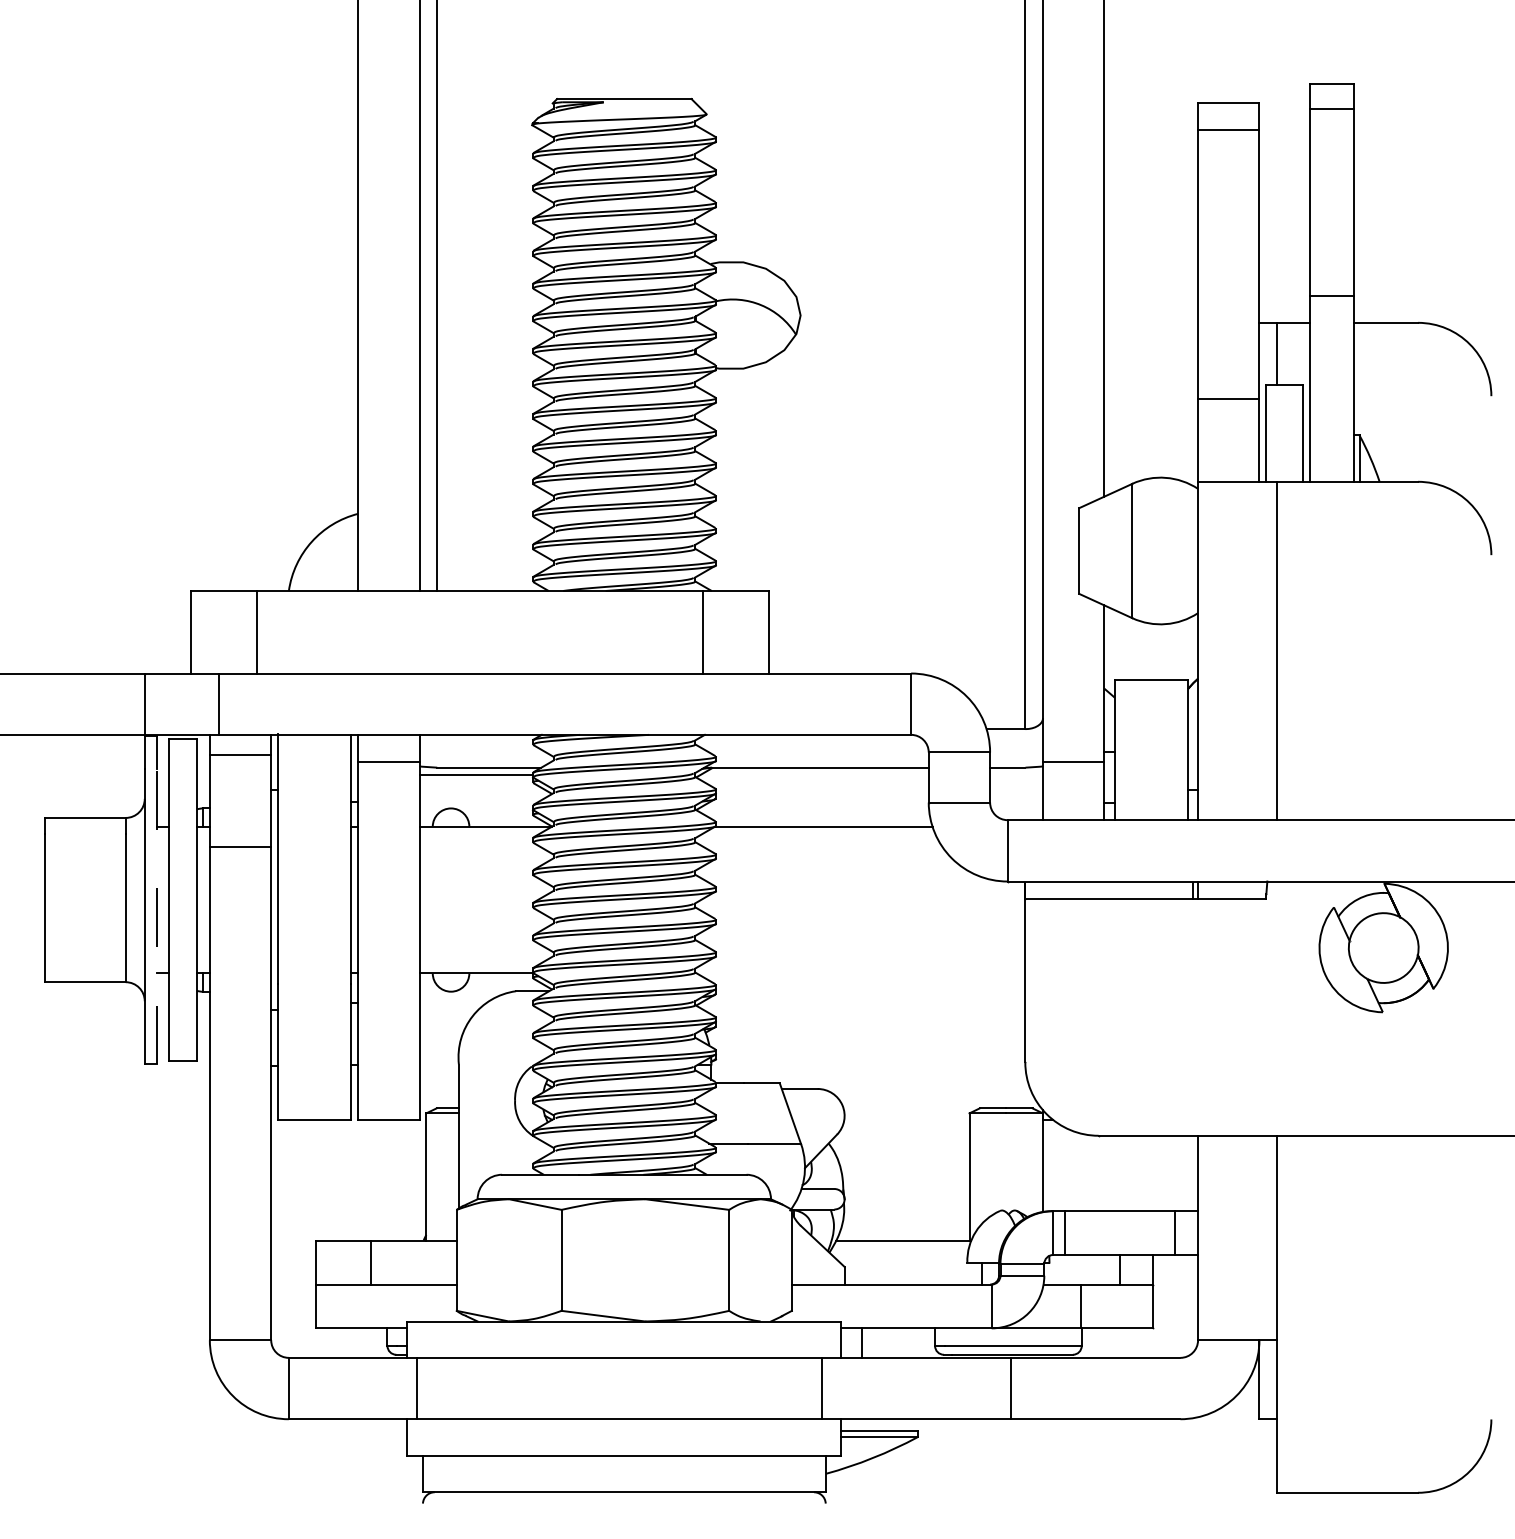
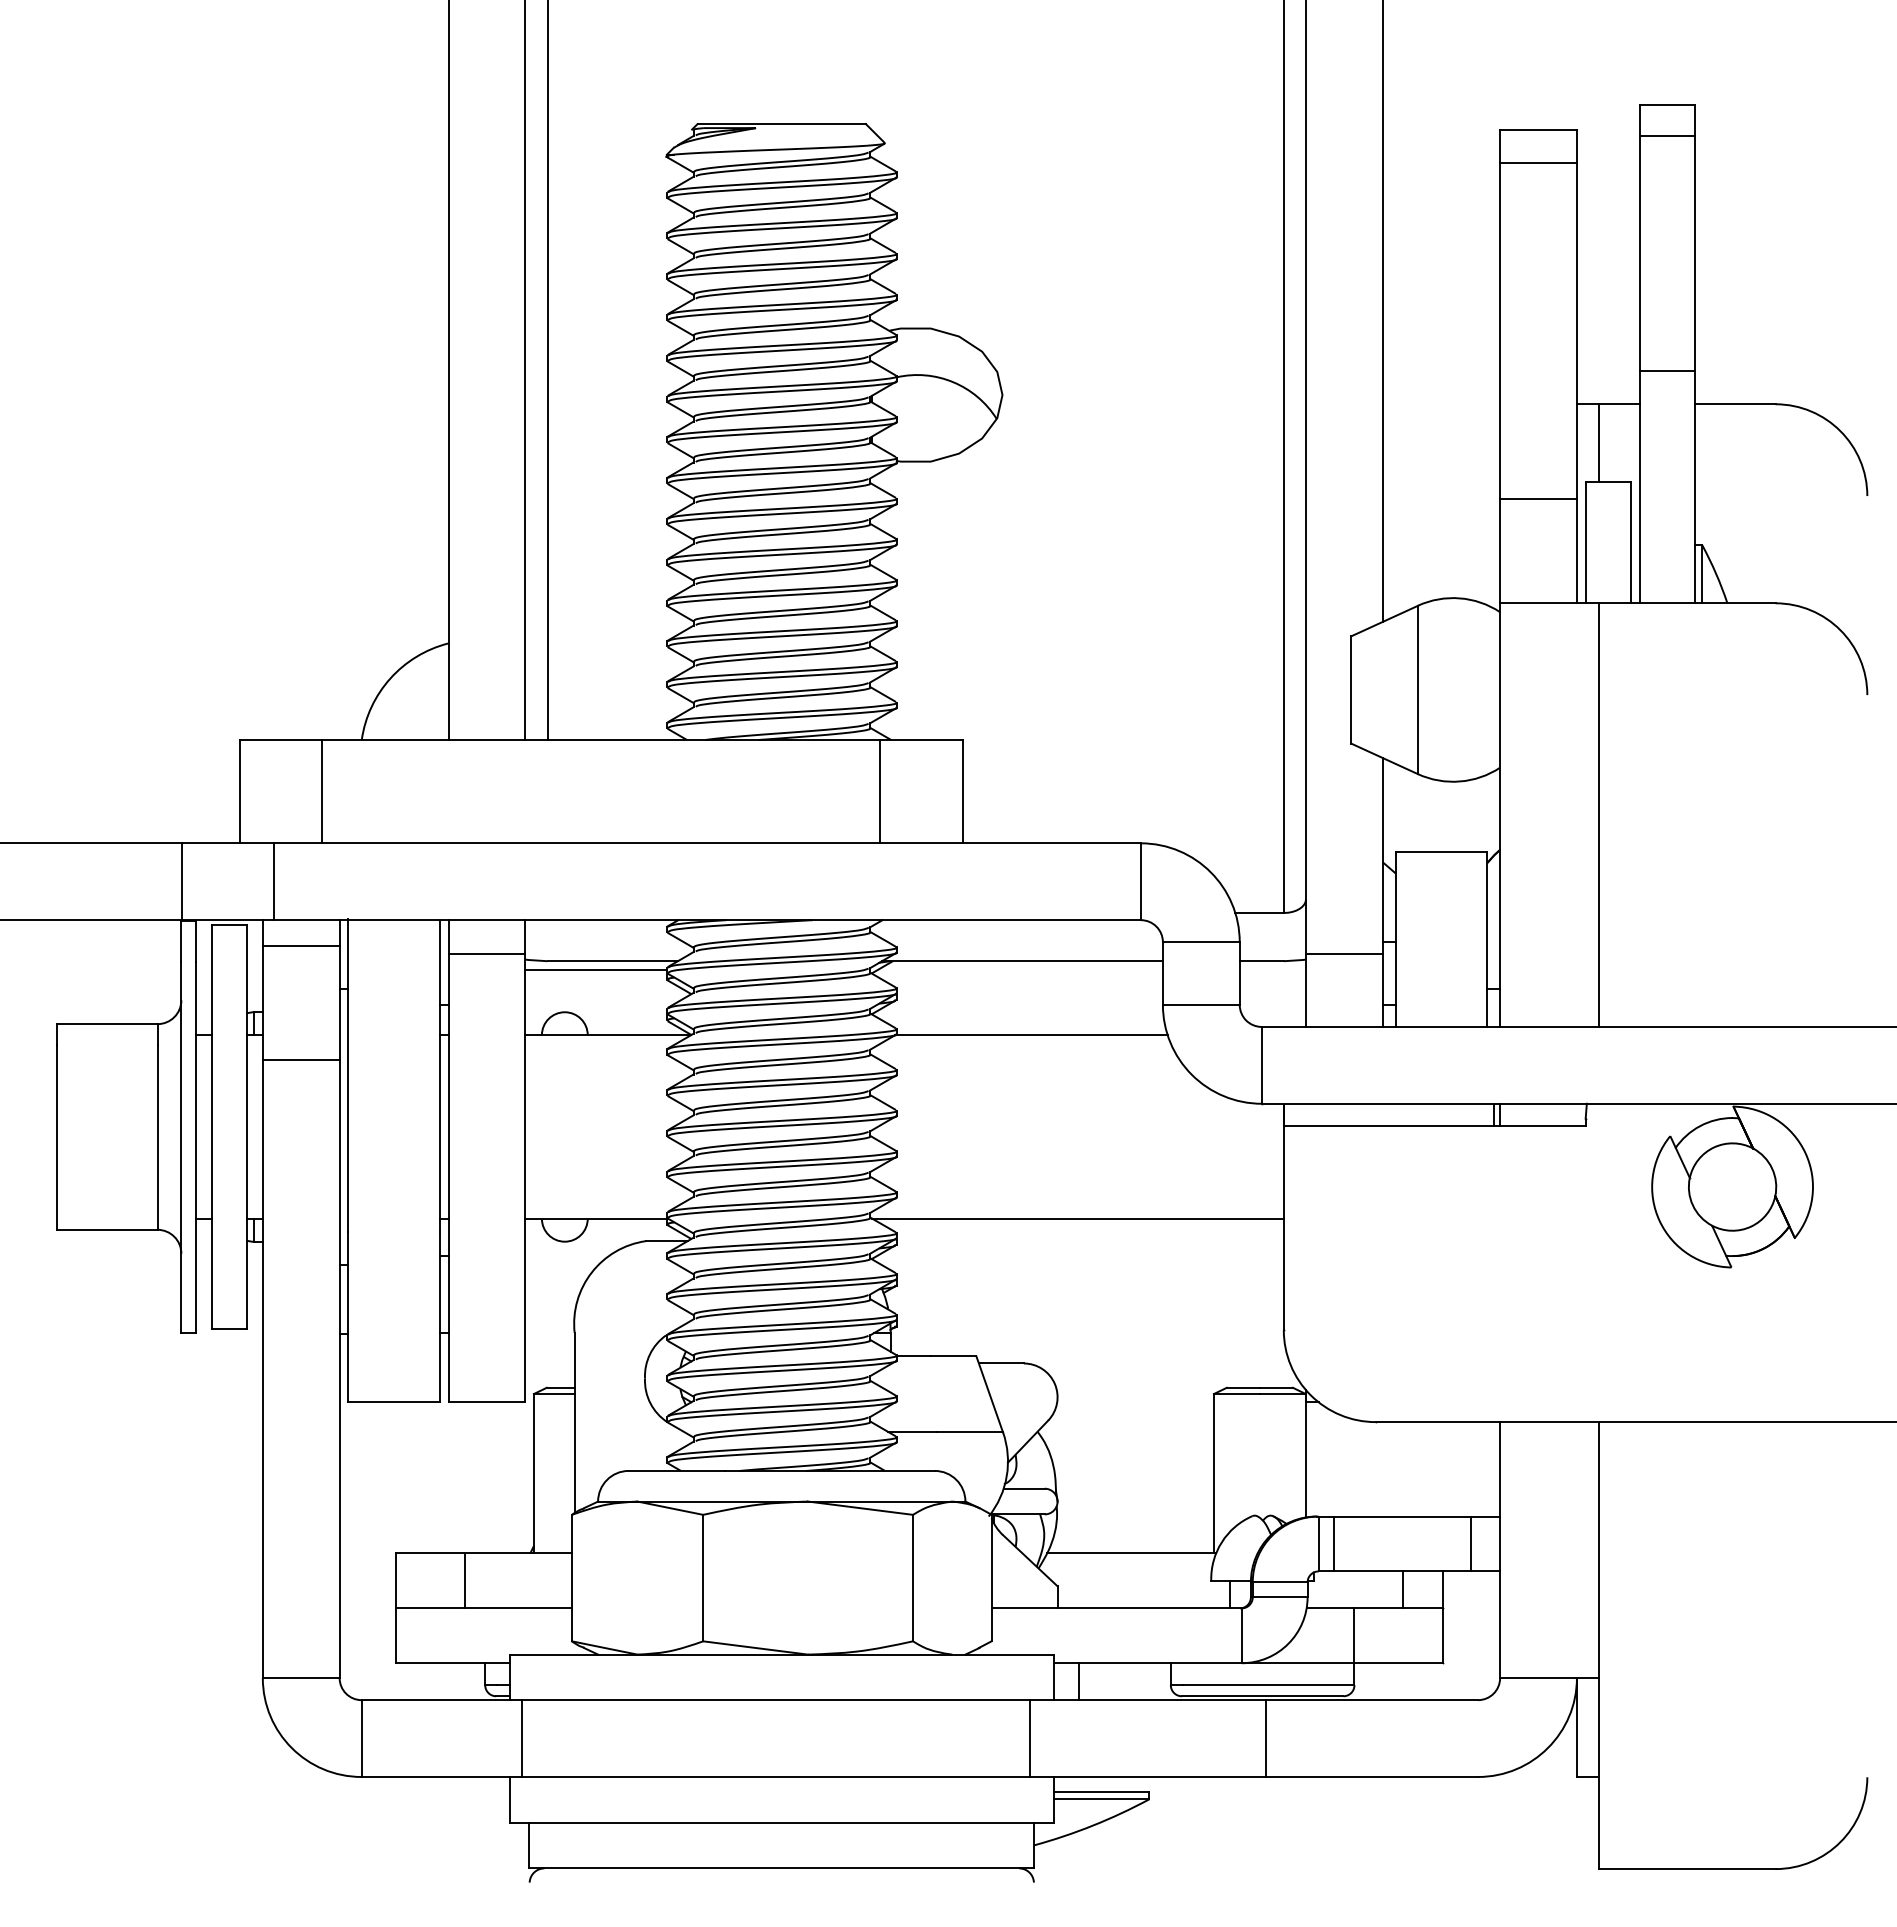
line: (156, 915) -> (196, 1146), dashed -> solid
line: (860, 973) -> (1077, 1218), added

